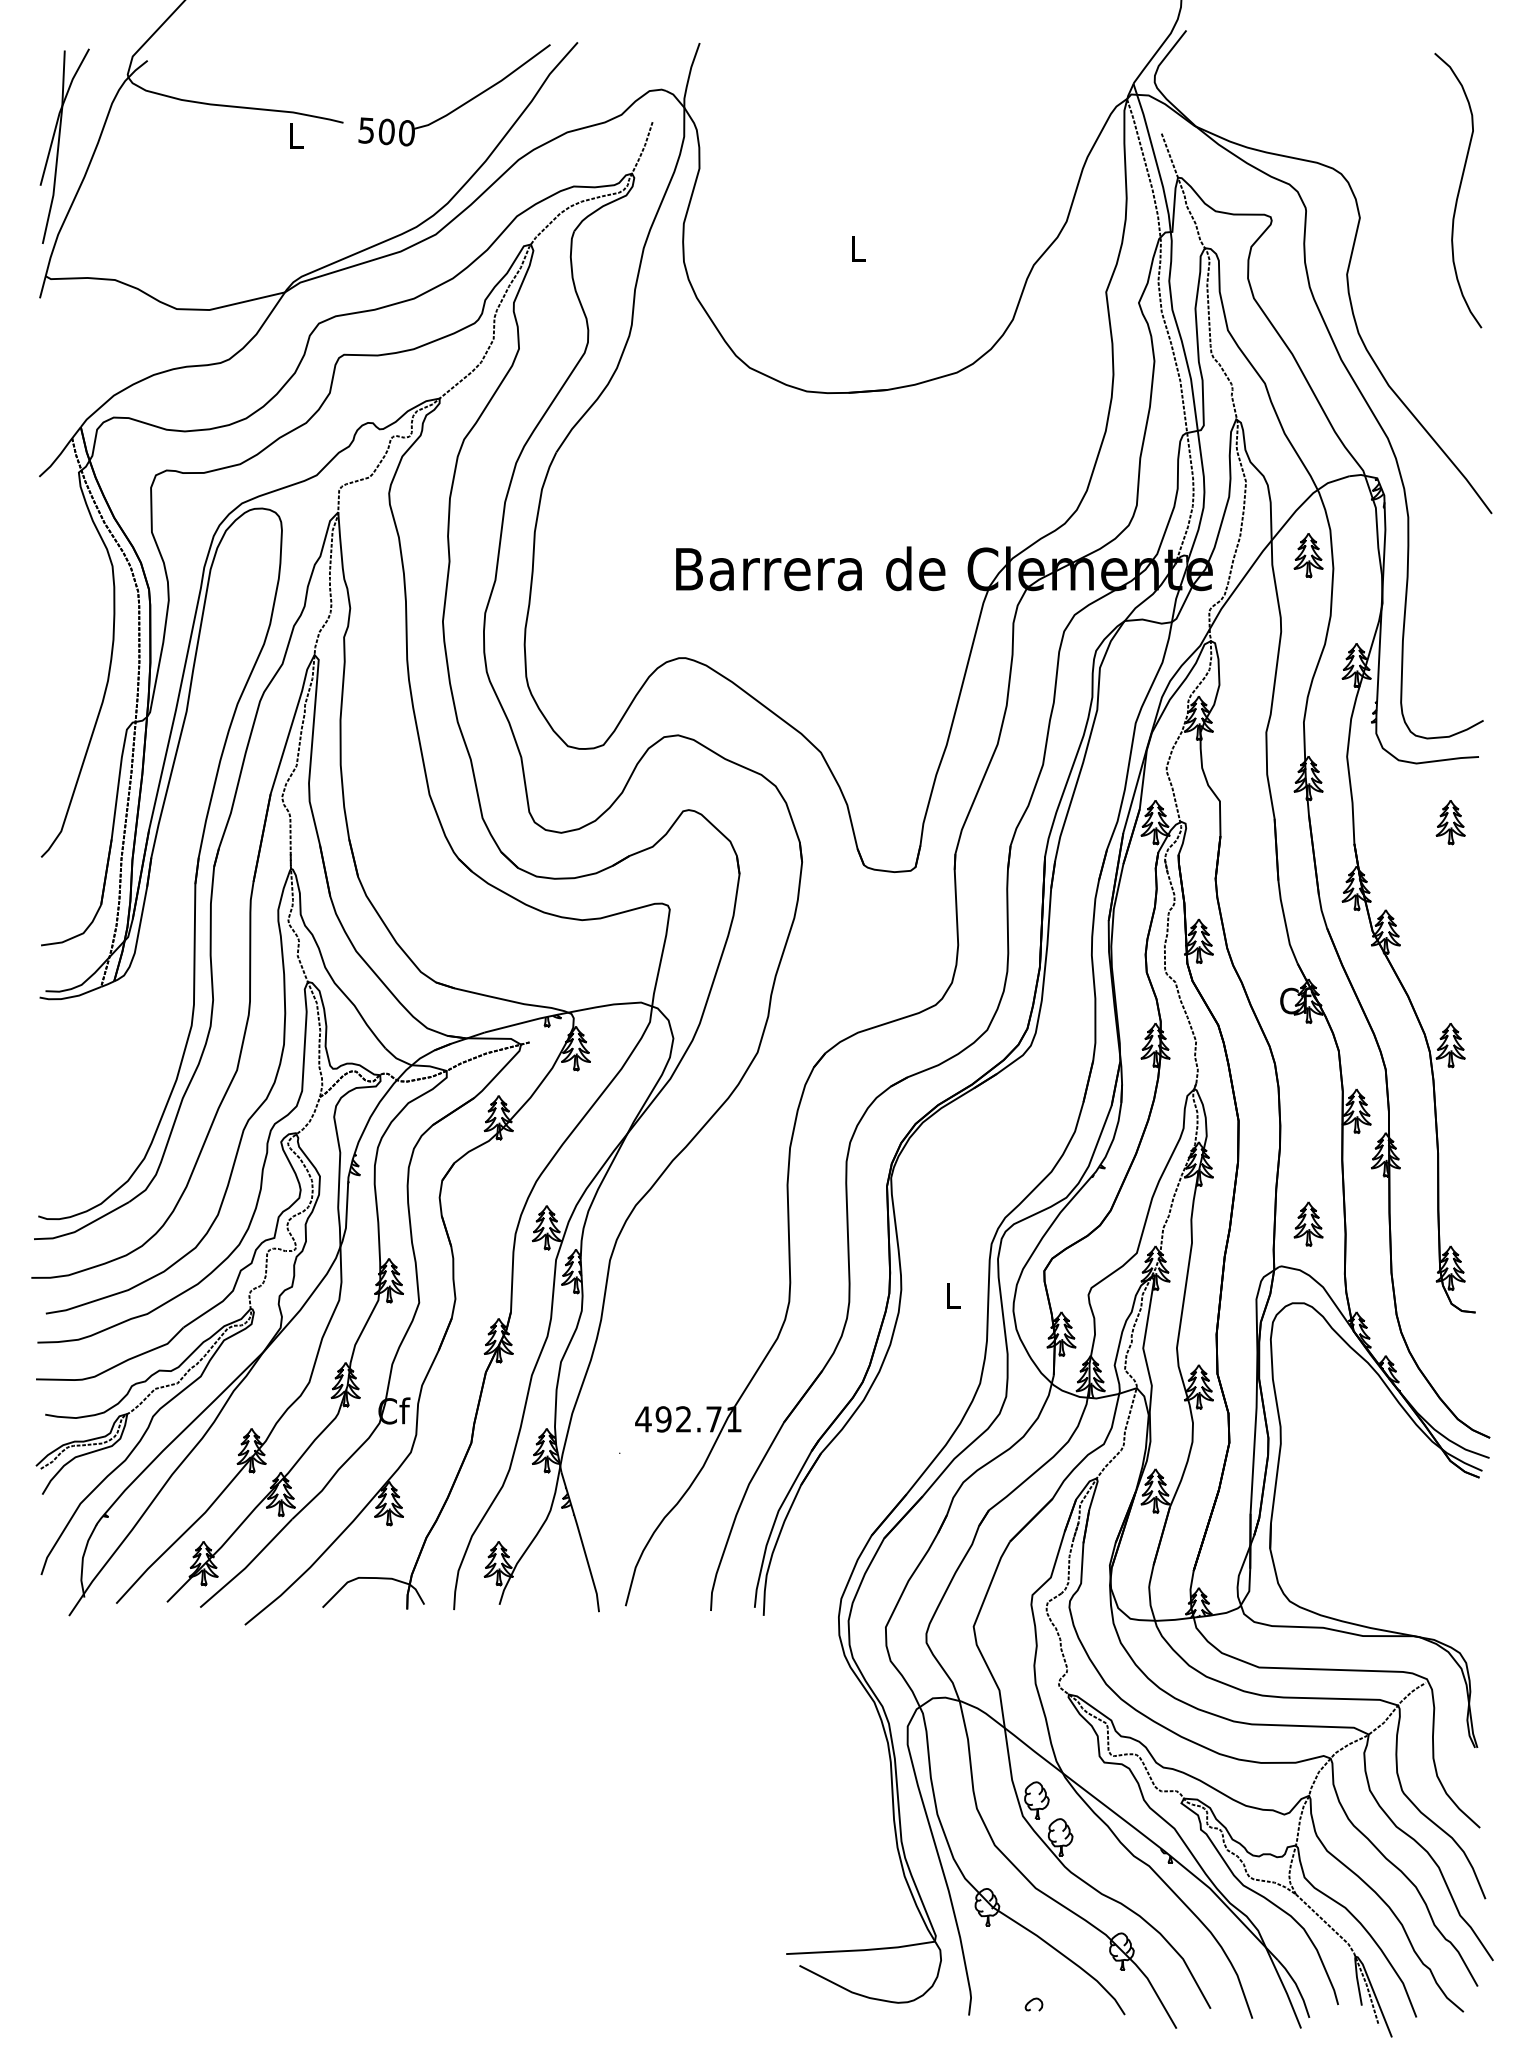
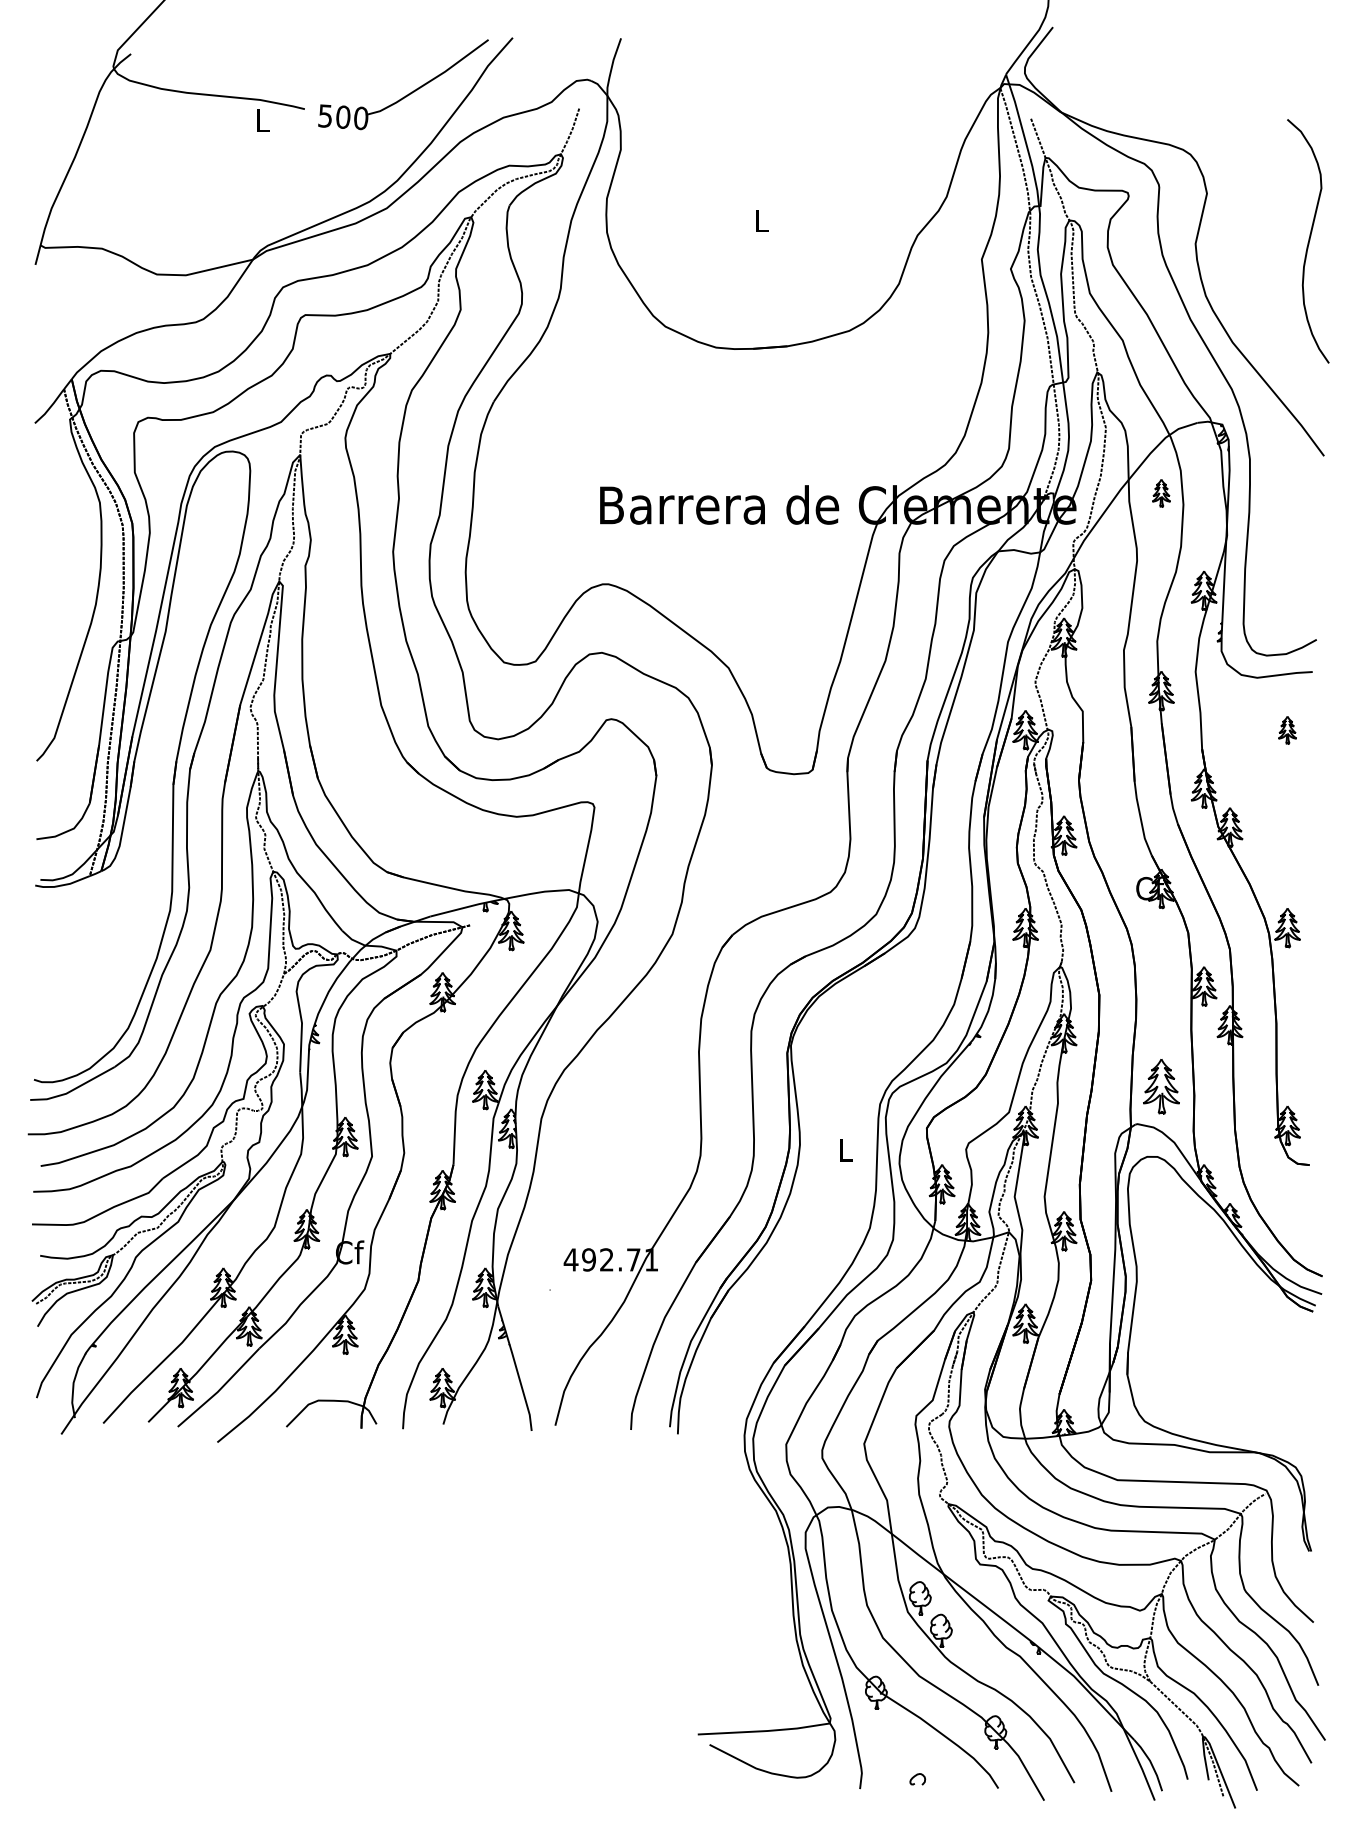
part: (64, 145) -> (57, 129), removed
curve: (1458, 190) -> (1308, 241), moved
part: (1308, 555) -> (1161, 493), size x0.7
part: (1450, 822) -> (1287, 730), size x0.7
part: (1308, 1223) -> (1161, 1086), size x1.4

